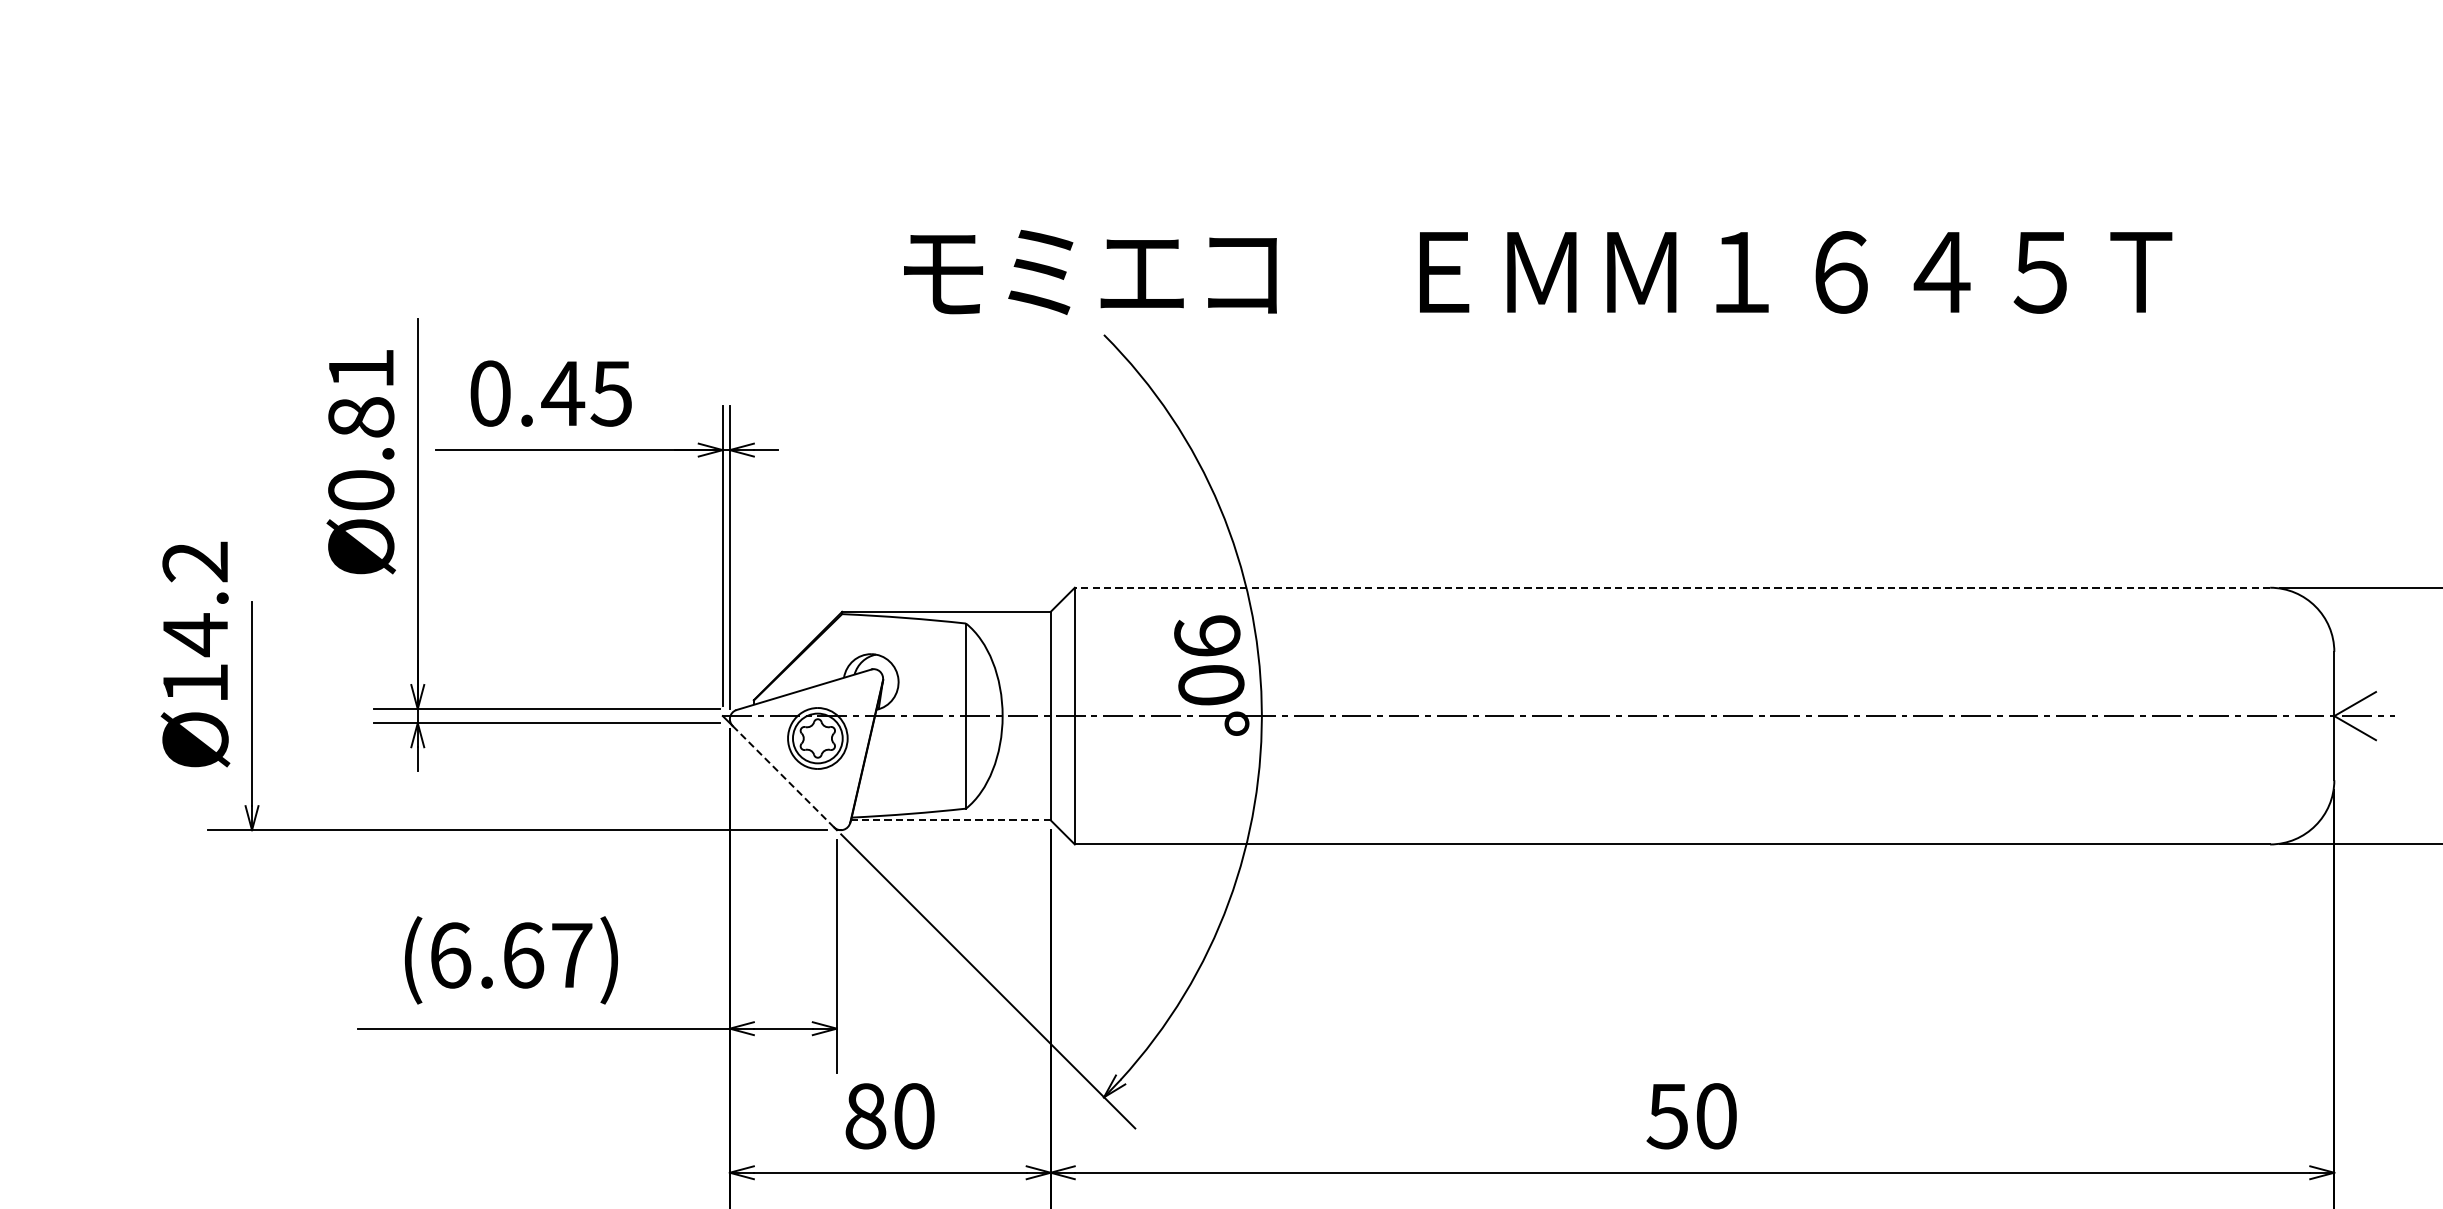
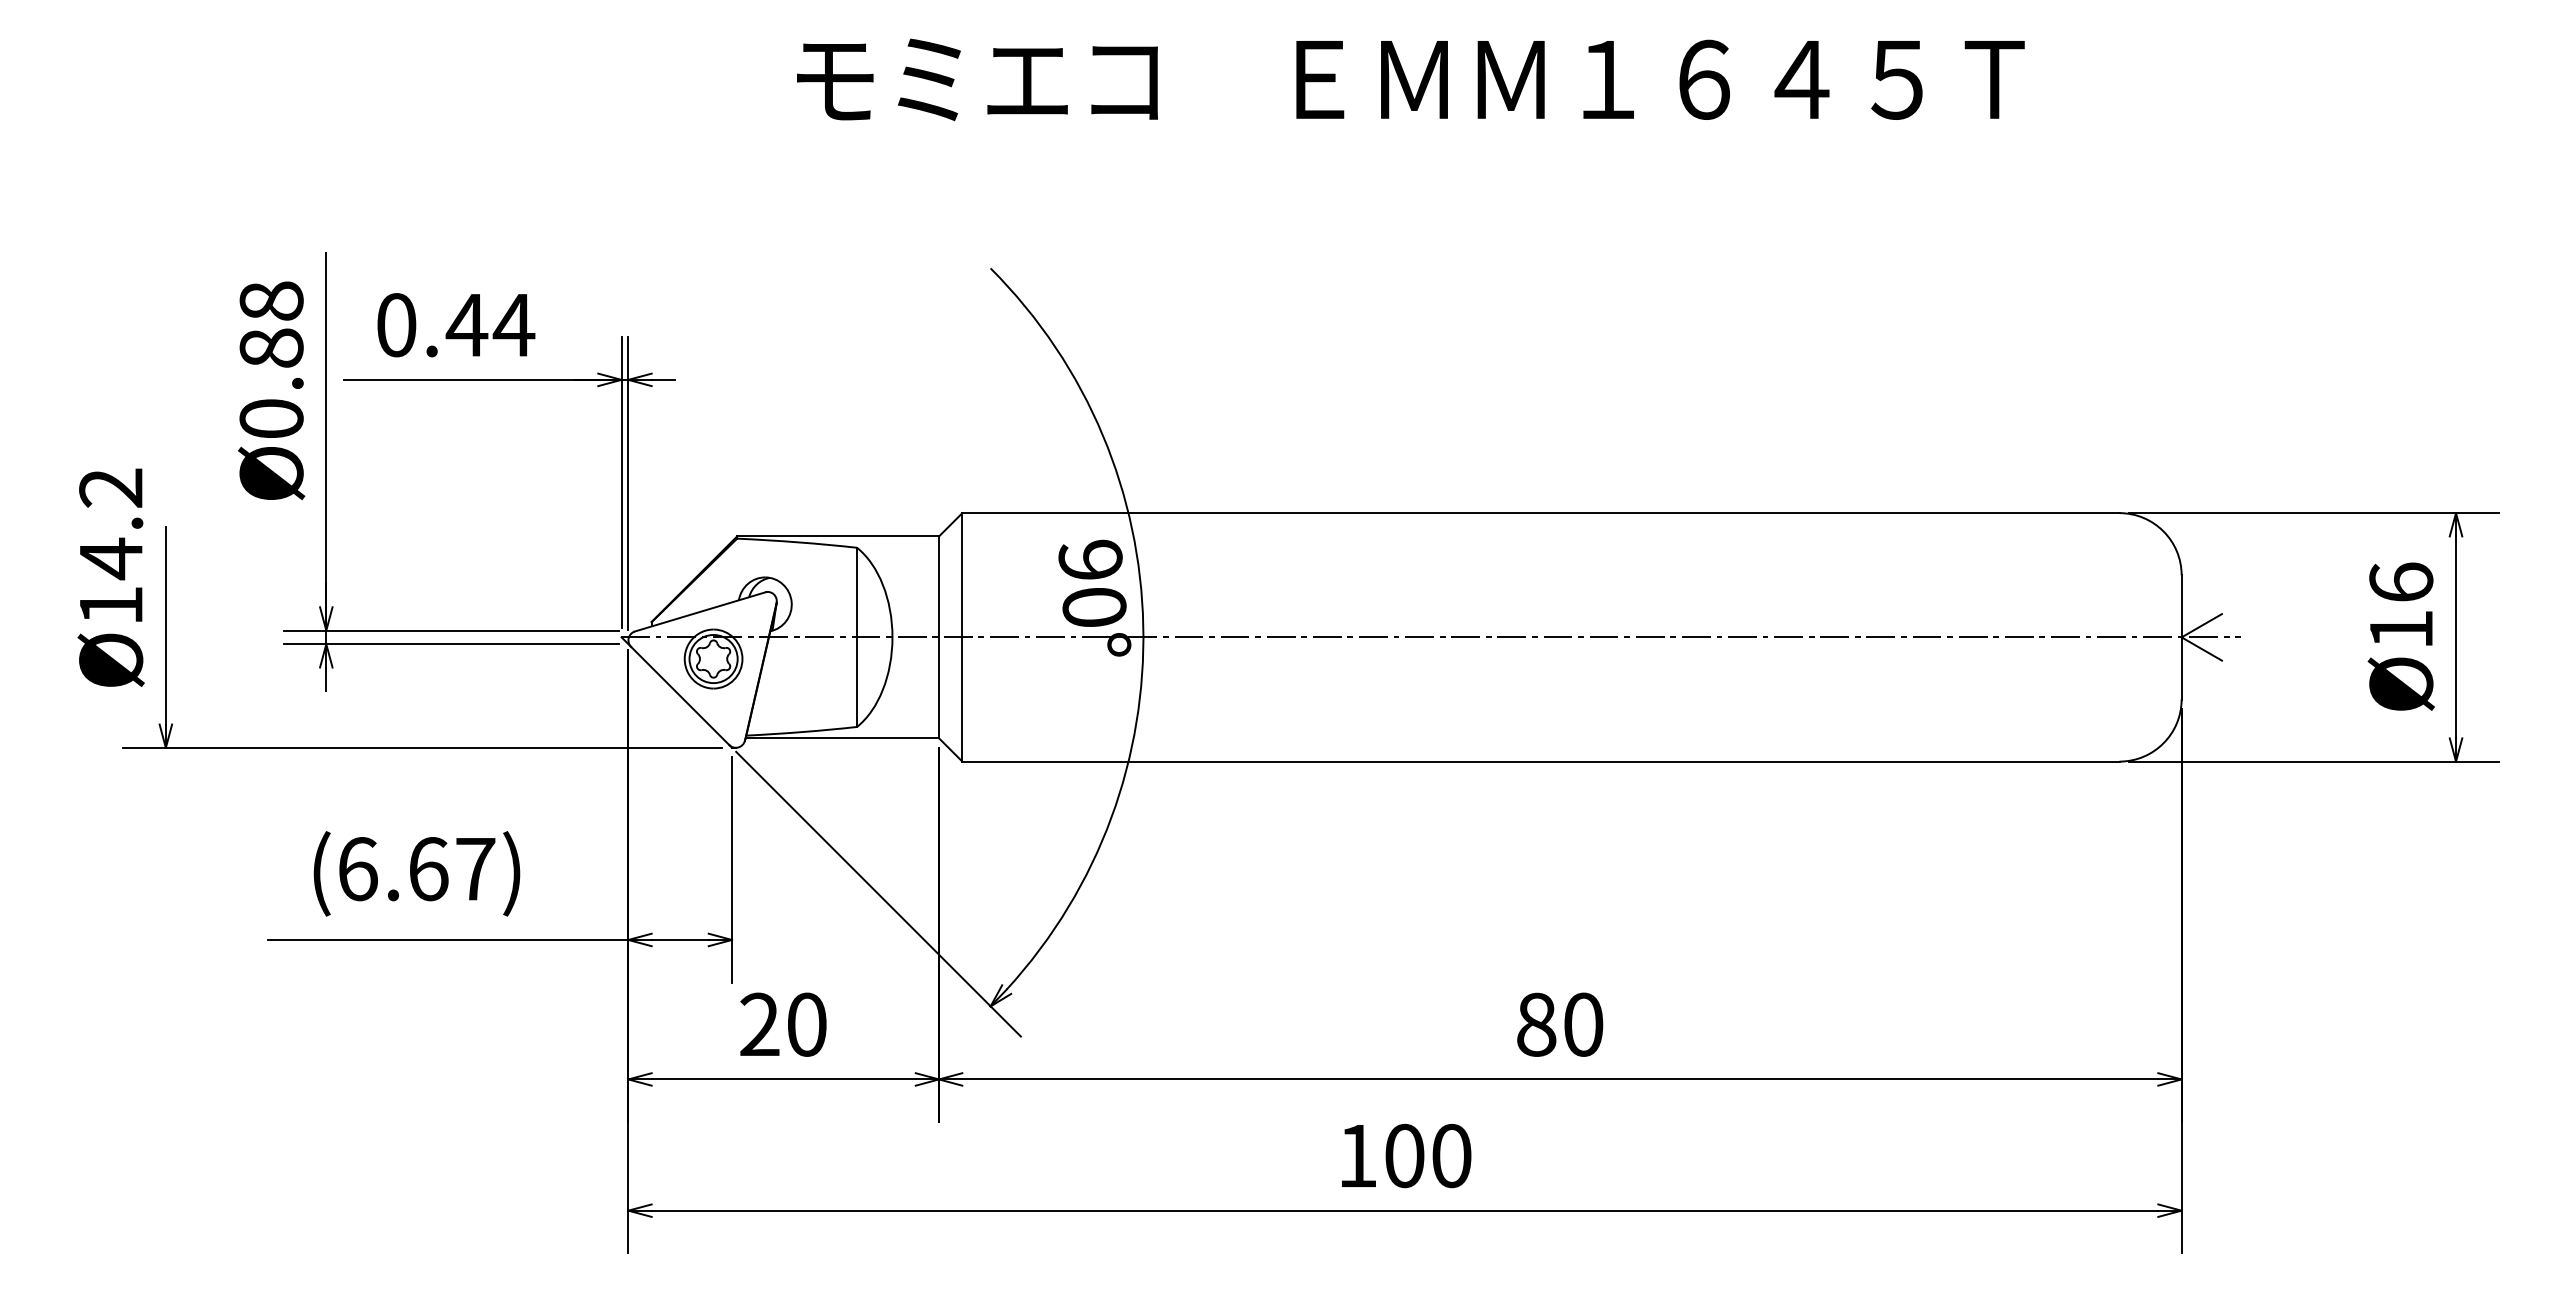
text: (1537, 272) -> (1410, 79), moved
text: (361, 368) -> (271, 300), Ø0.81 -> Ø0.88
text: (611, 393) -> (513, 325), 0.45 -> 0.44
line: (1672, 588) -> (1540, 513), dashed -> solid
line: (783, 777) -> (680, 696), dashed -> solid
line: (951, 820) -> (842, 738), dashed -> solid
text: (865, 1116) -> (759, 1024), 80 -> 20
text: (1666, 1116) -> (1535, 1024), 50 -> 80

